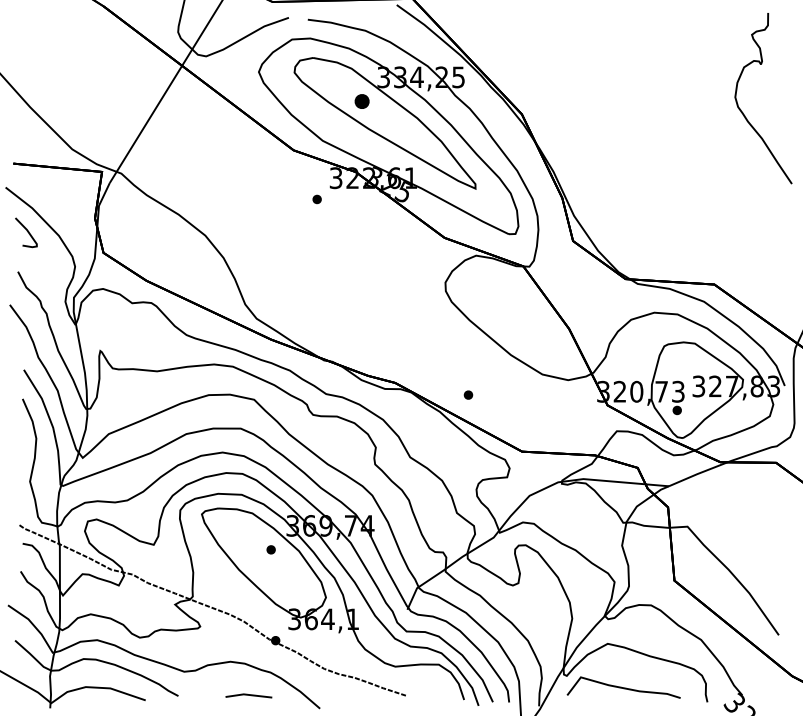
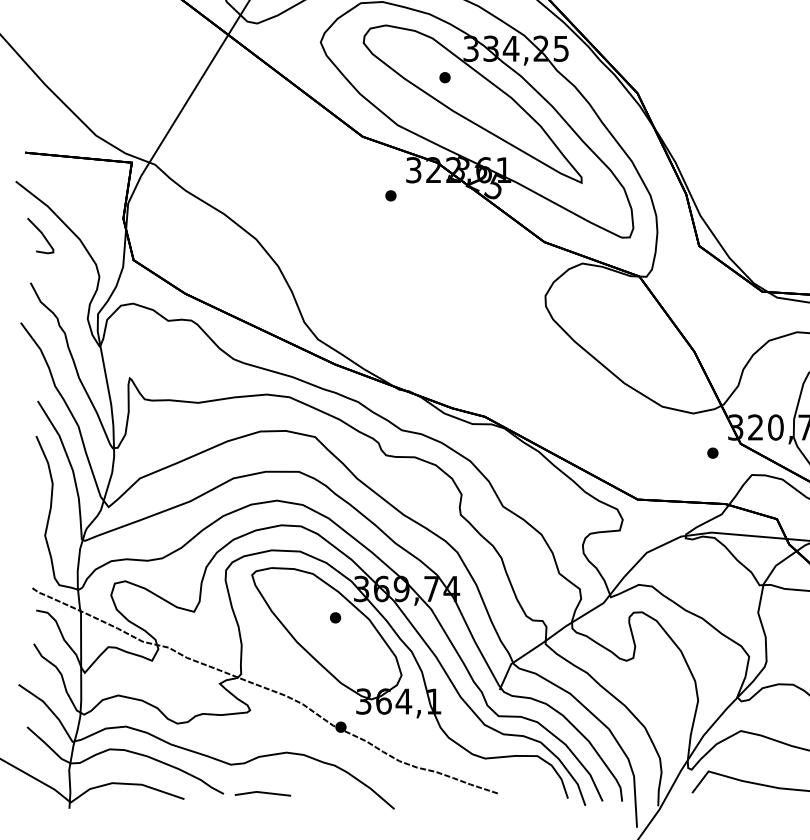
part: (361, 100) -> (444, 76), size x0.62
part: (468, 394) -> (712, 452), moved
line: (248, 695) -> (262, 793), moved

